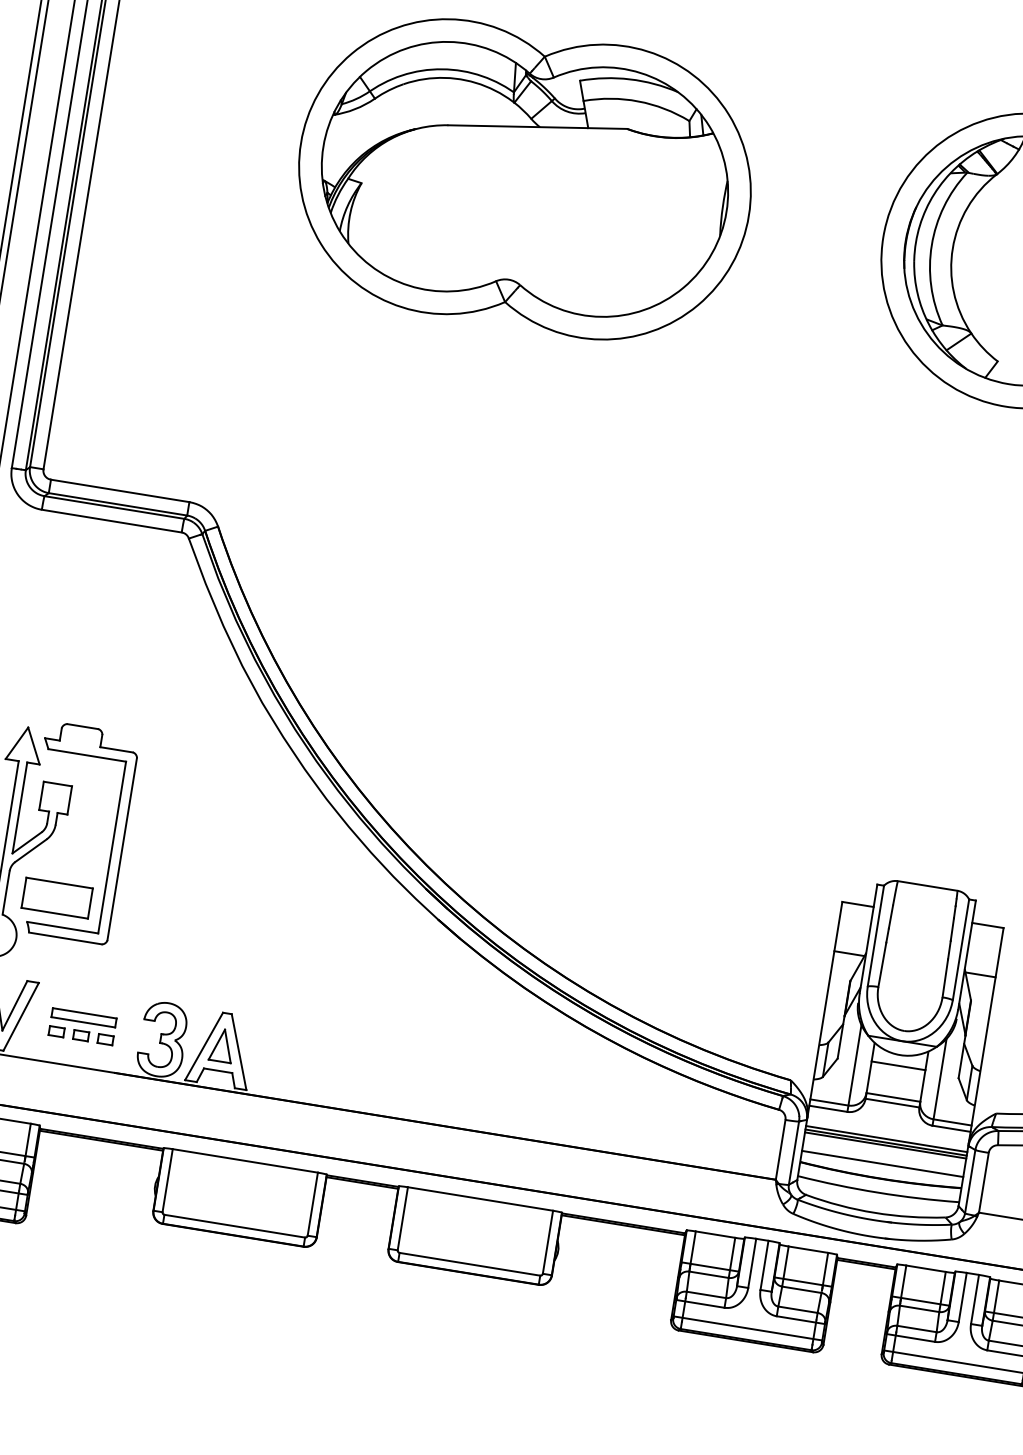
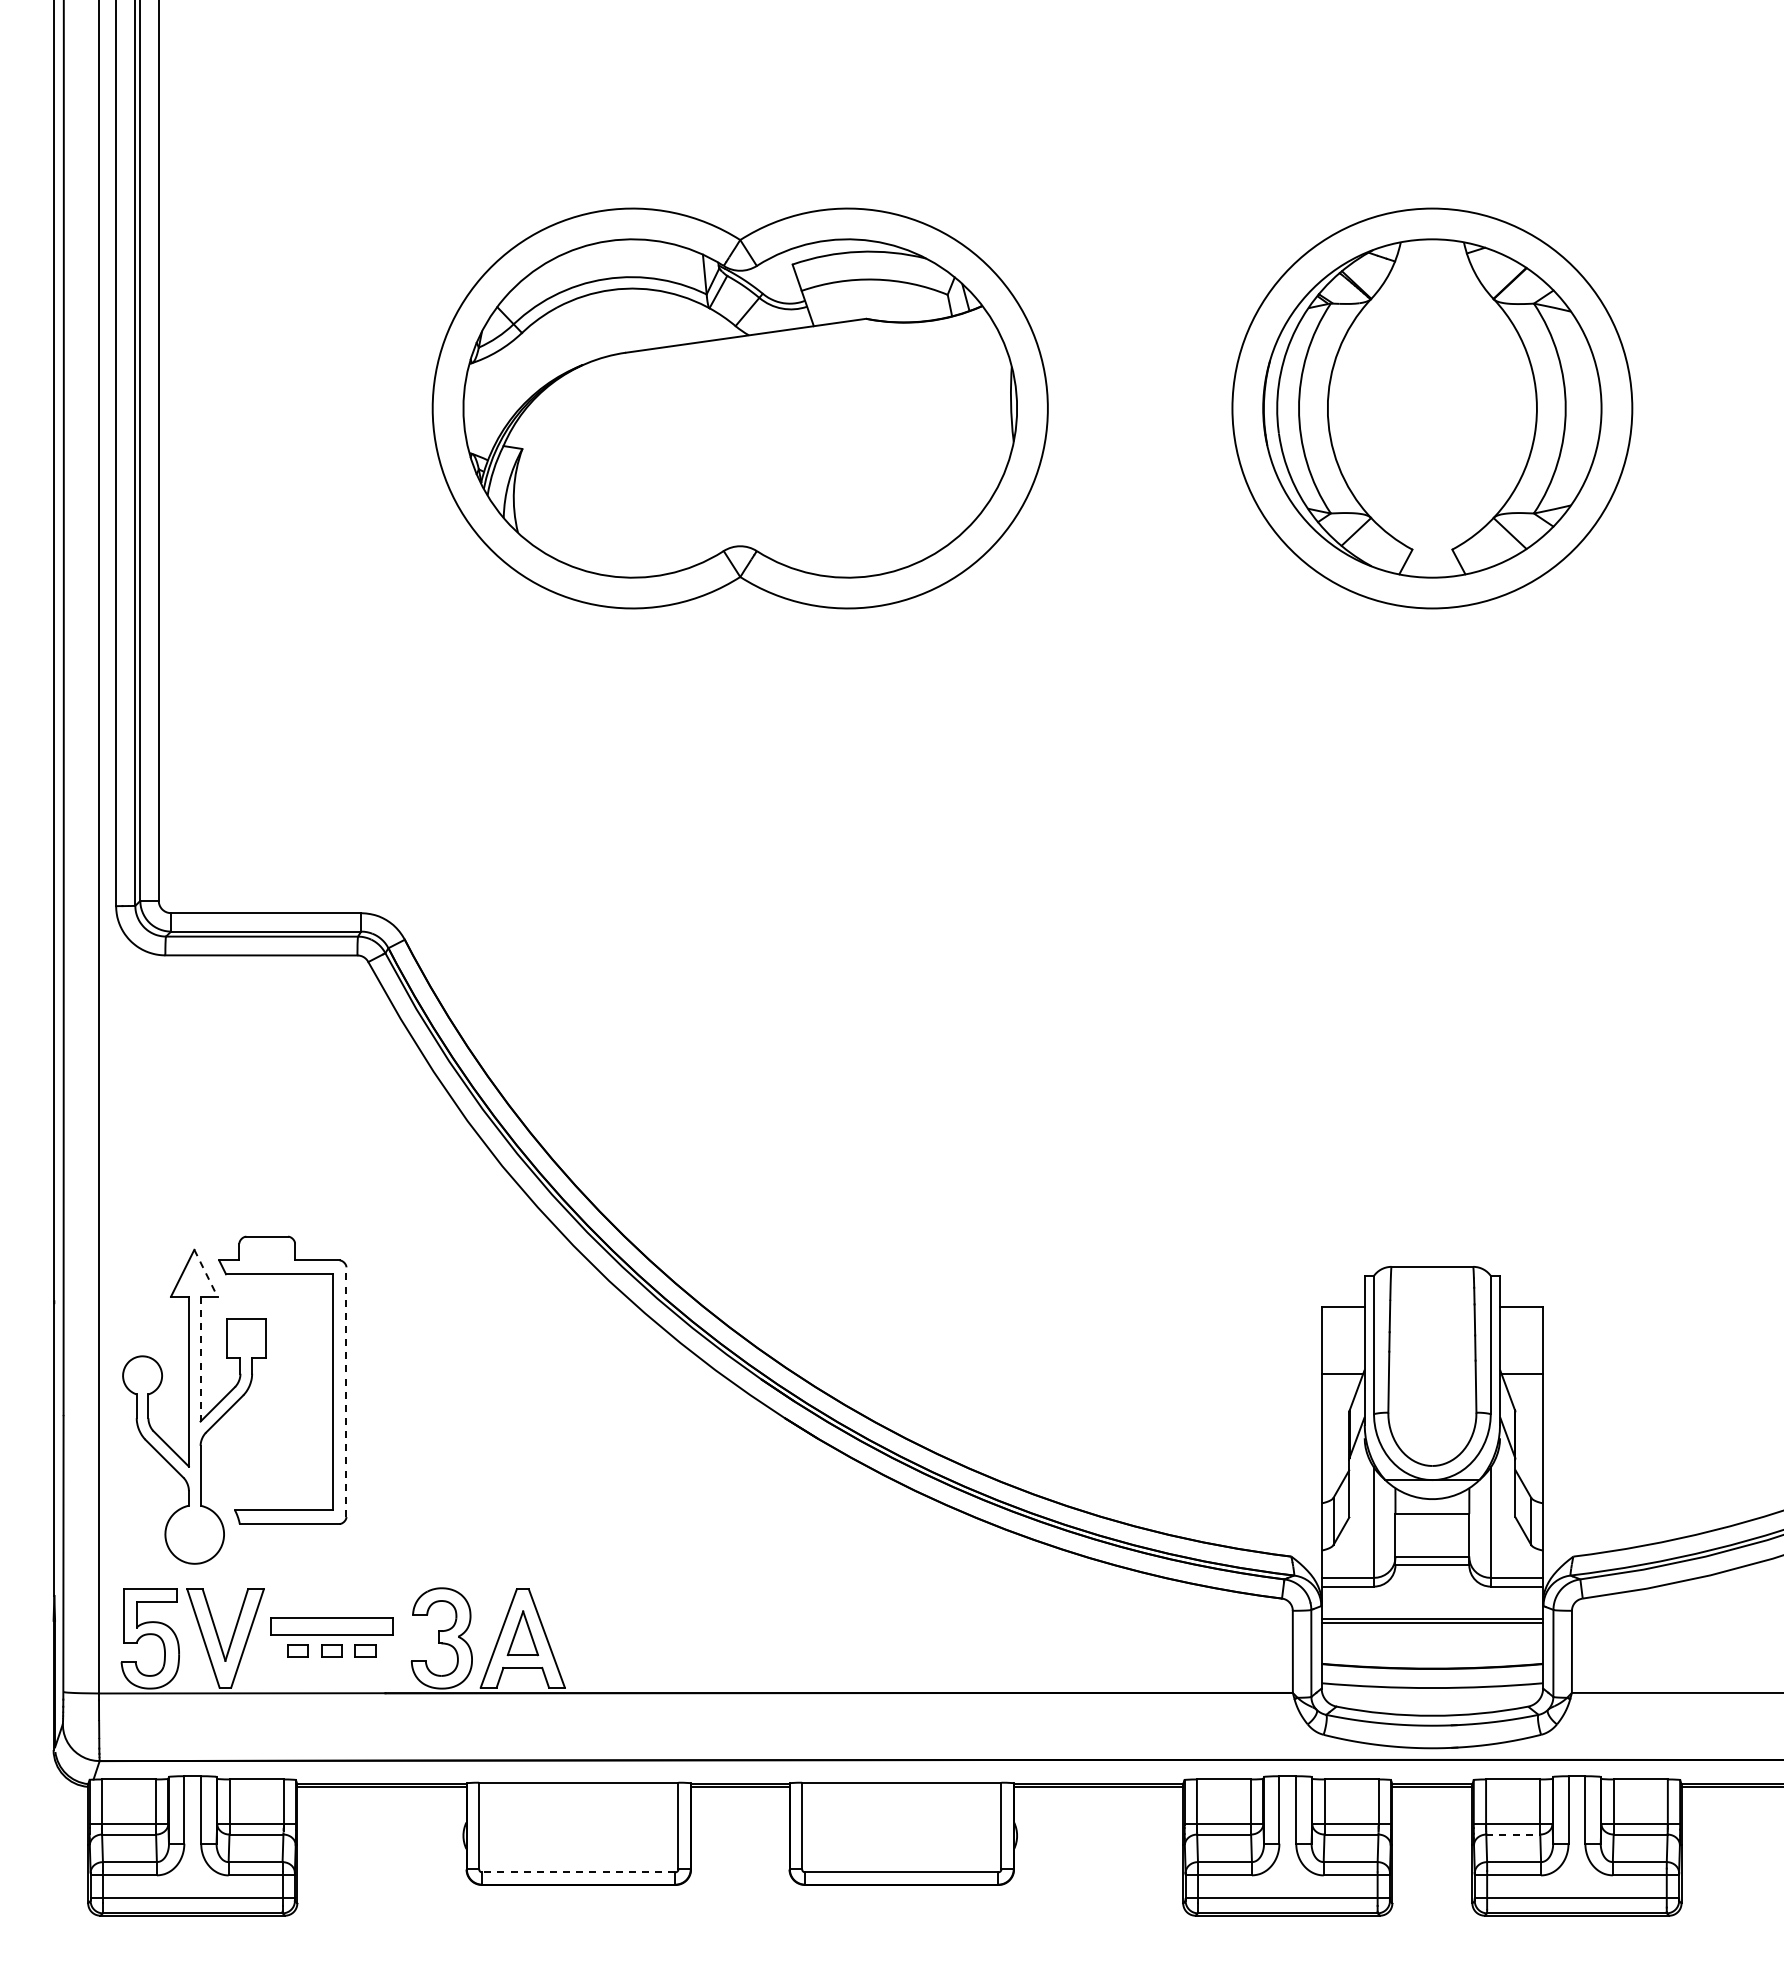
line: (34, 746) -> (206, 1273), solid -> dashed
line: (19, 808) -> (200, 1359), solid -> dashed
line: (122, 849) -> (346, 1392), solid -> dashed
part: (56, 897) -> (269, 1471), removed
part: (83, 1017) -> (331, 1625), size x1.4
line: (886, 1139) -> (1432, 1614), removed
line: (882, 1163) -> (1432, 1648), removed
line: (234, 1226) -> (578, 1872), solid -> dashed
line: (919, 1308) -> (1513, 1834), solid -> dashed

